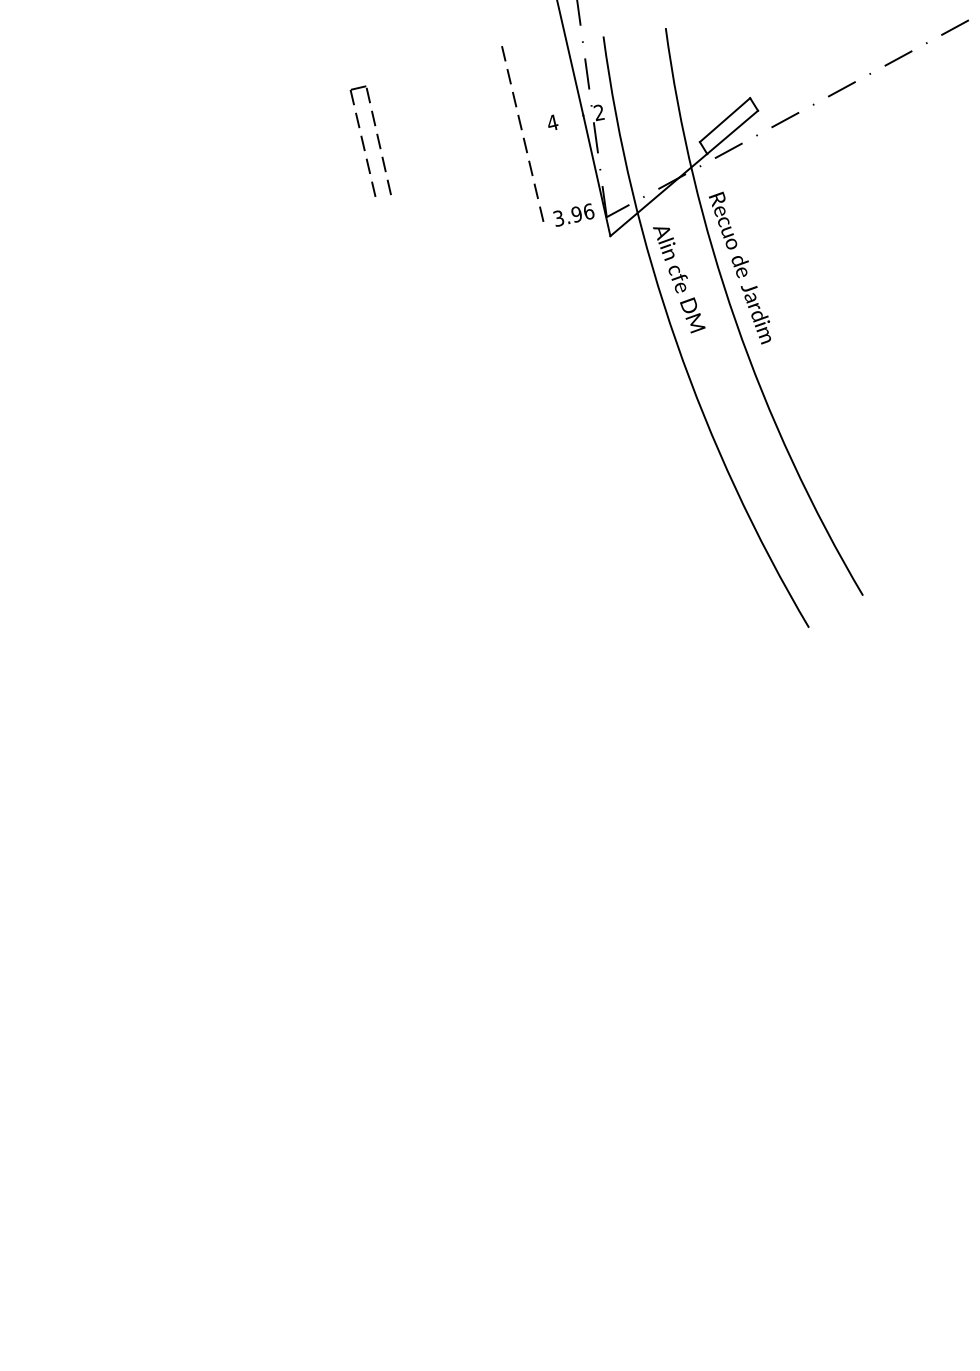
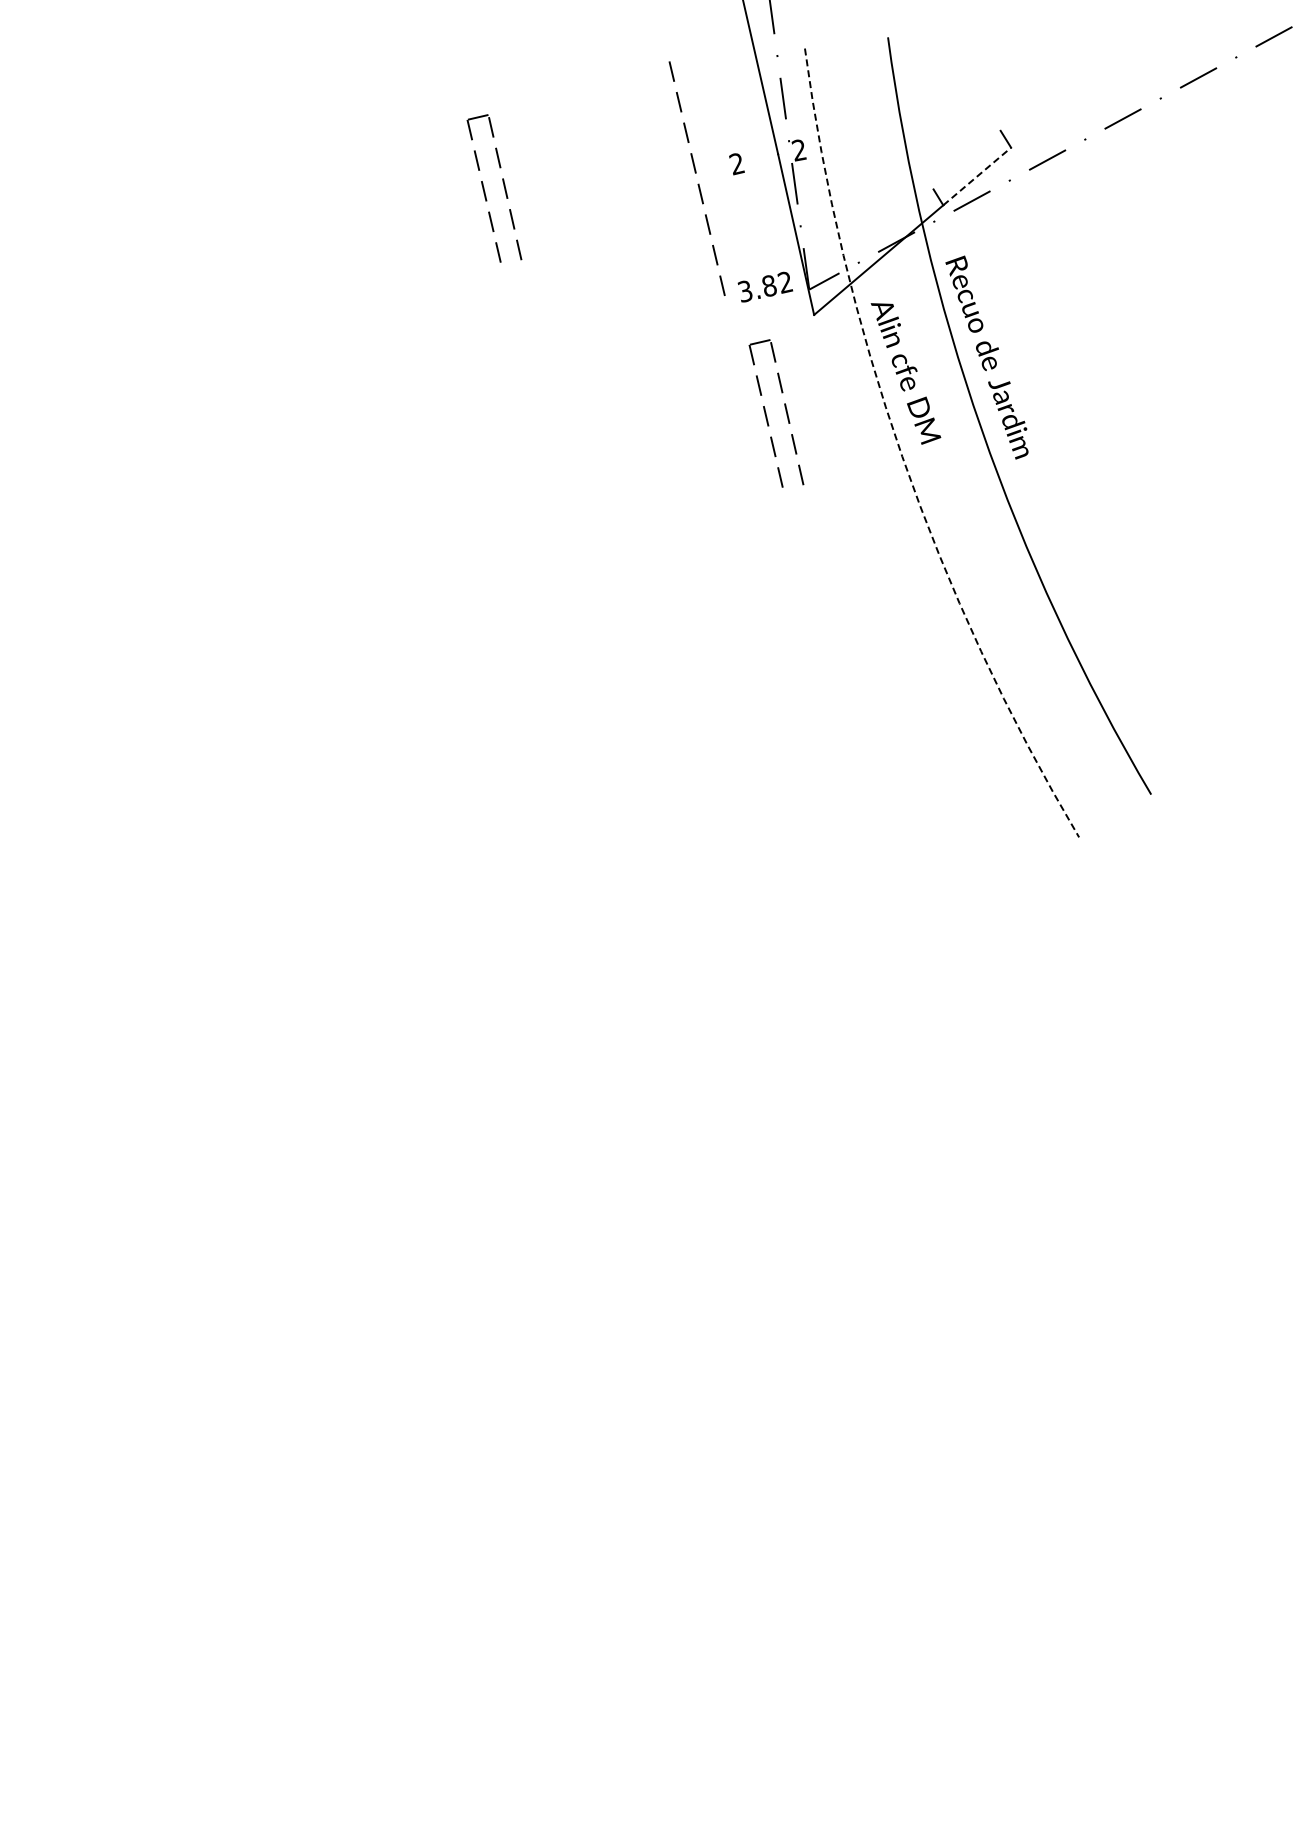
line: (724, 119) -> (966, 159), removed
text: (552, 122) -> (736, 163), 4 -> 2
line: (732, 132) -> (977, 176), solid -> dashed
text: (582, 213) -> (777, 284), 3.96 -> 3.82
part: (588, 308) -> (785, 411), added
arc: (676, 342) -> (902, 456), solid -> dashed

